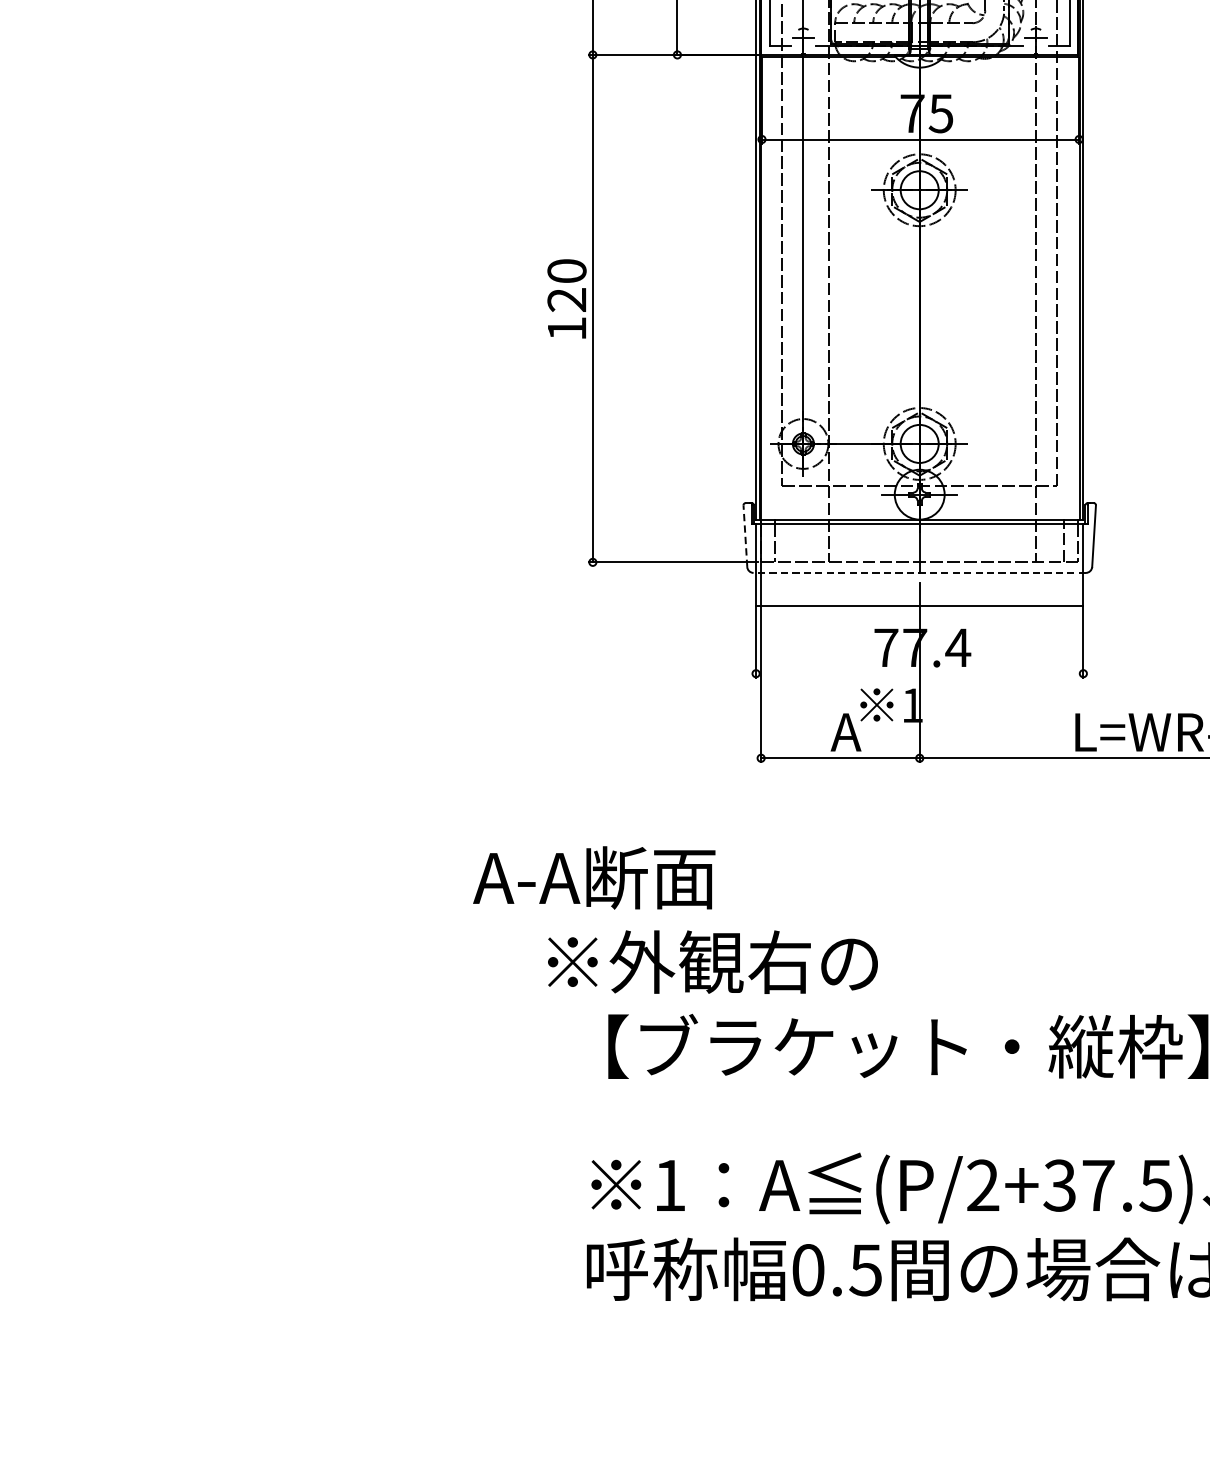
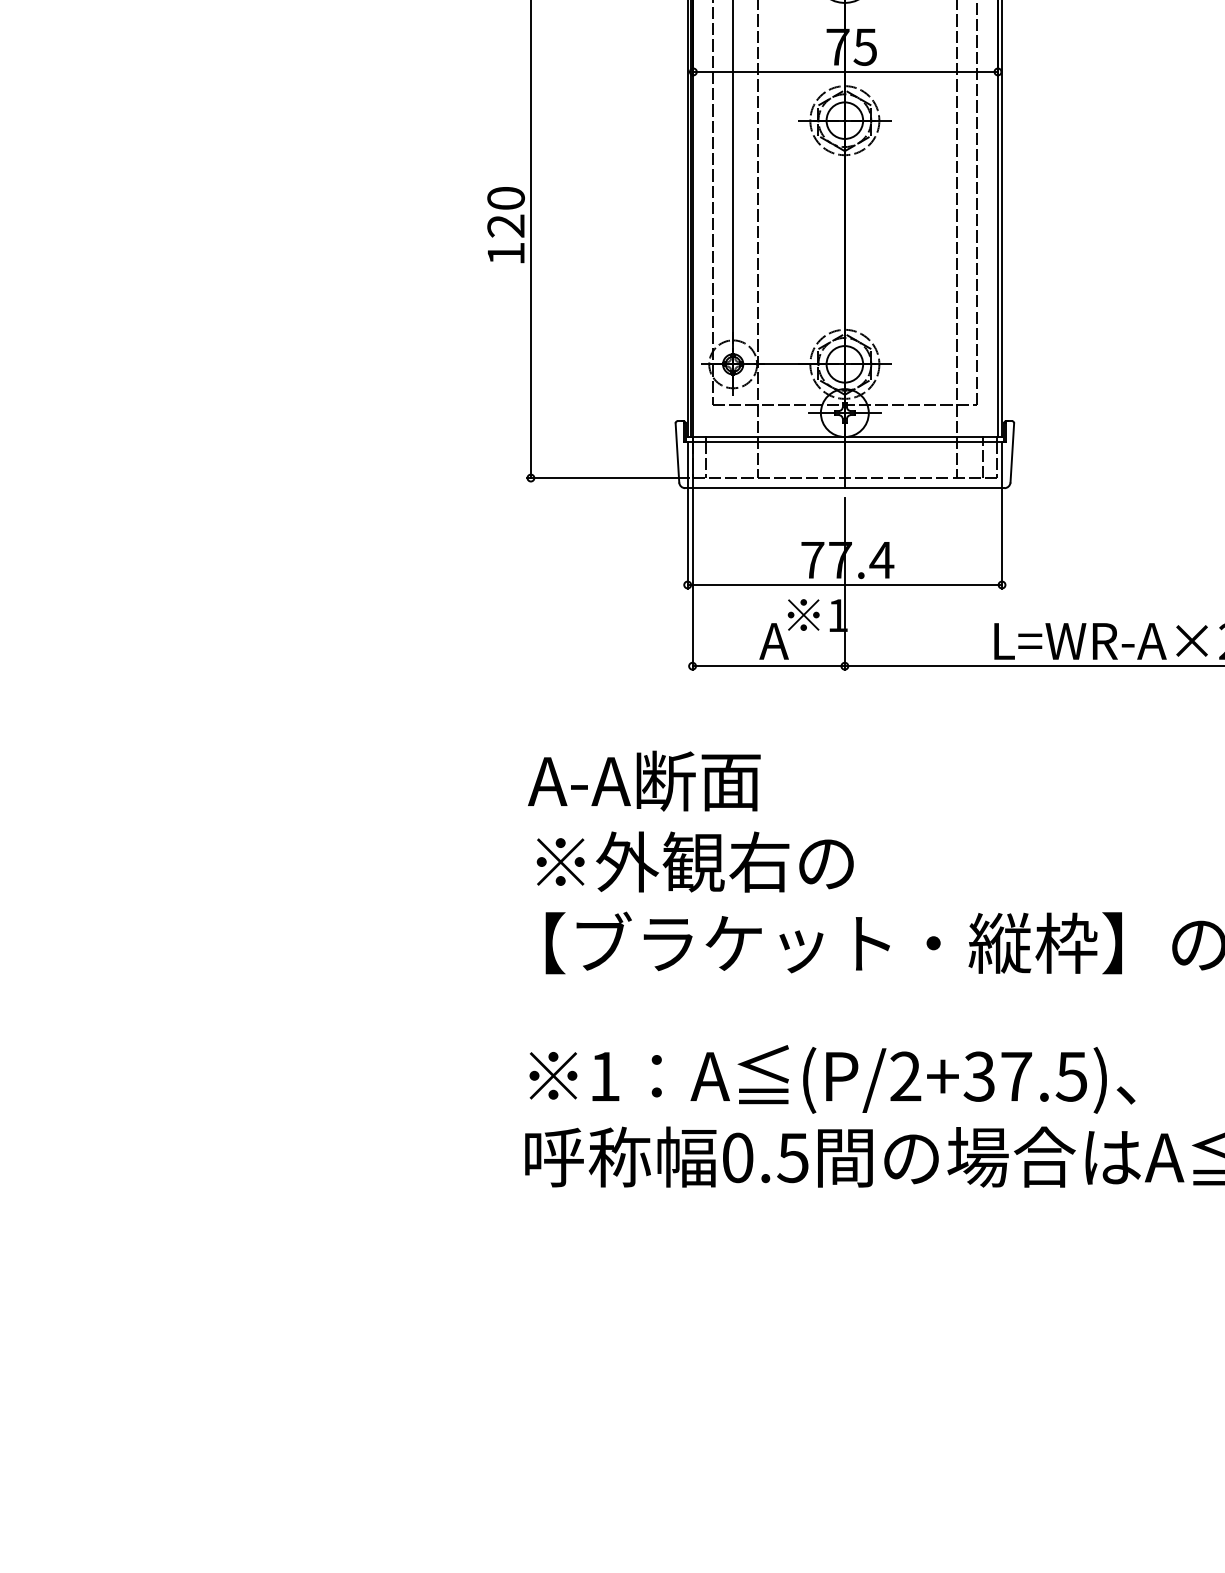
line: (745, 535) -> (677, 452), dashed -> solid
line: (919, 573) -> (844, 488), dashed -> solid
line: (919, 606) -> (844, 585), moved
text: (594, 877) -> (644, 780), moved
text: (712, 961) -> (694, 861), moved

